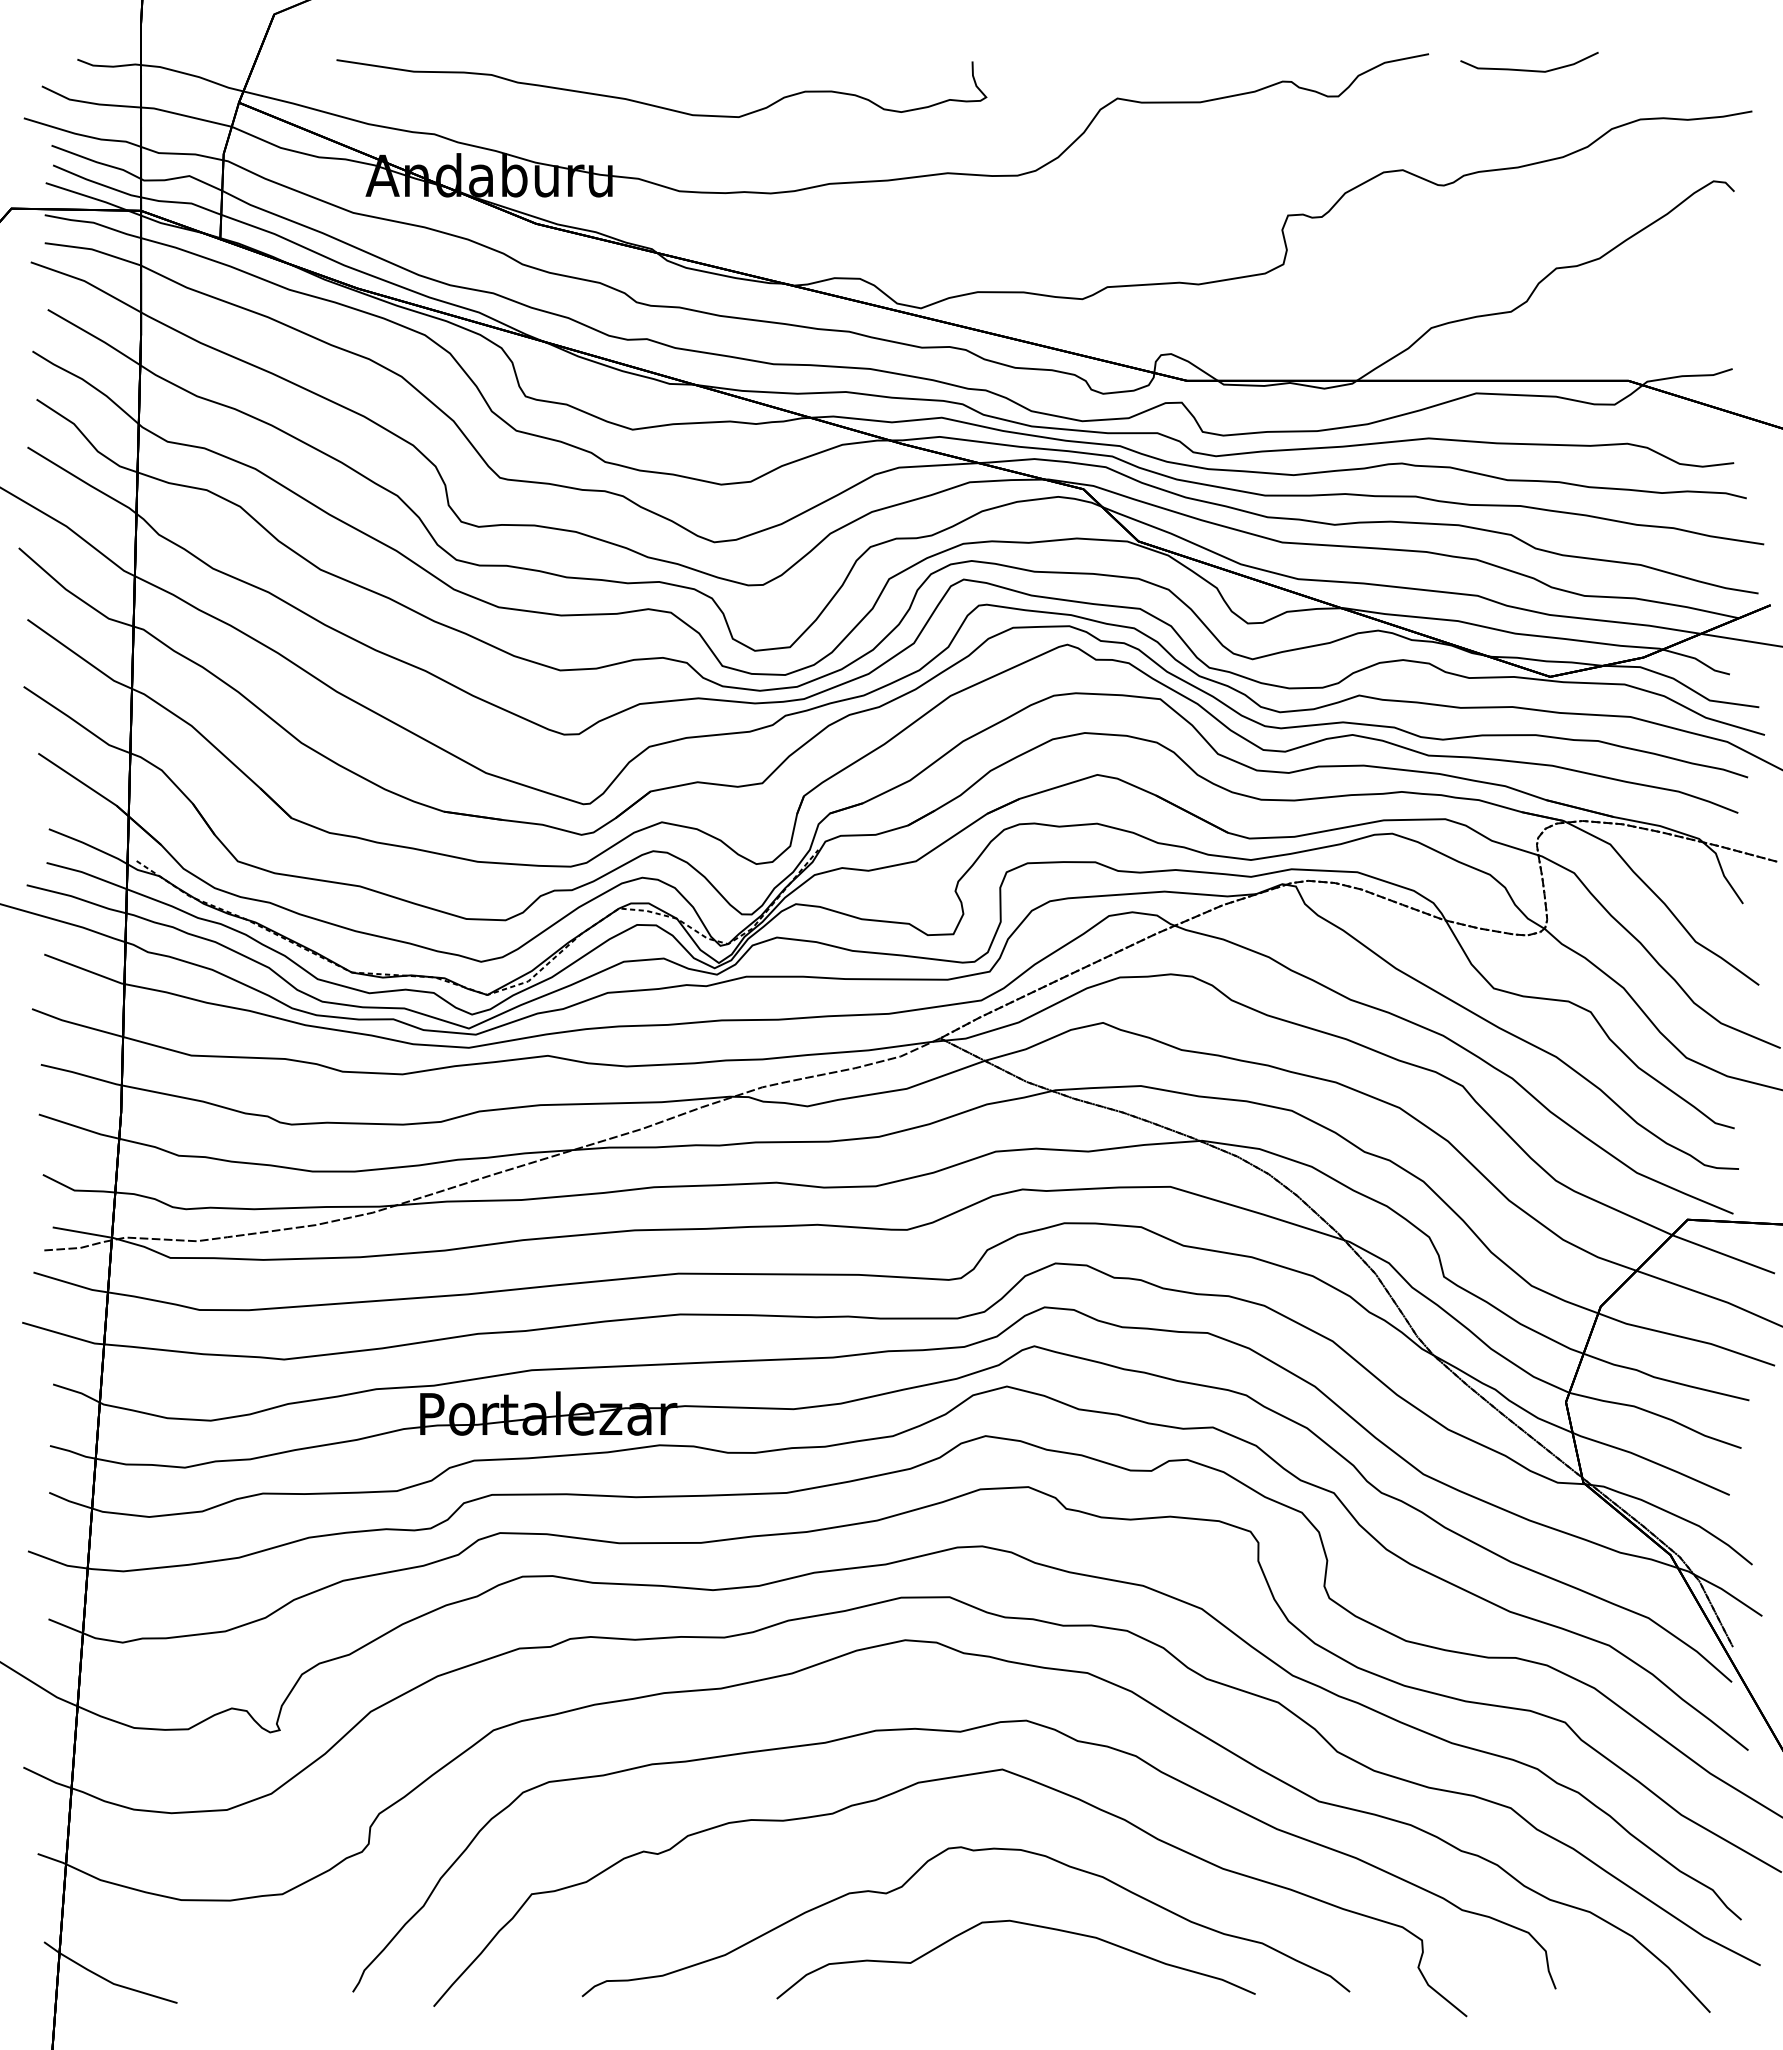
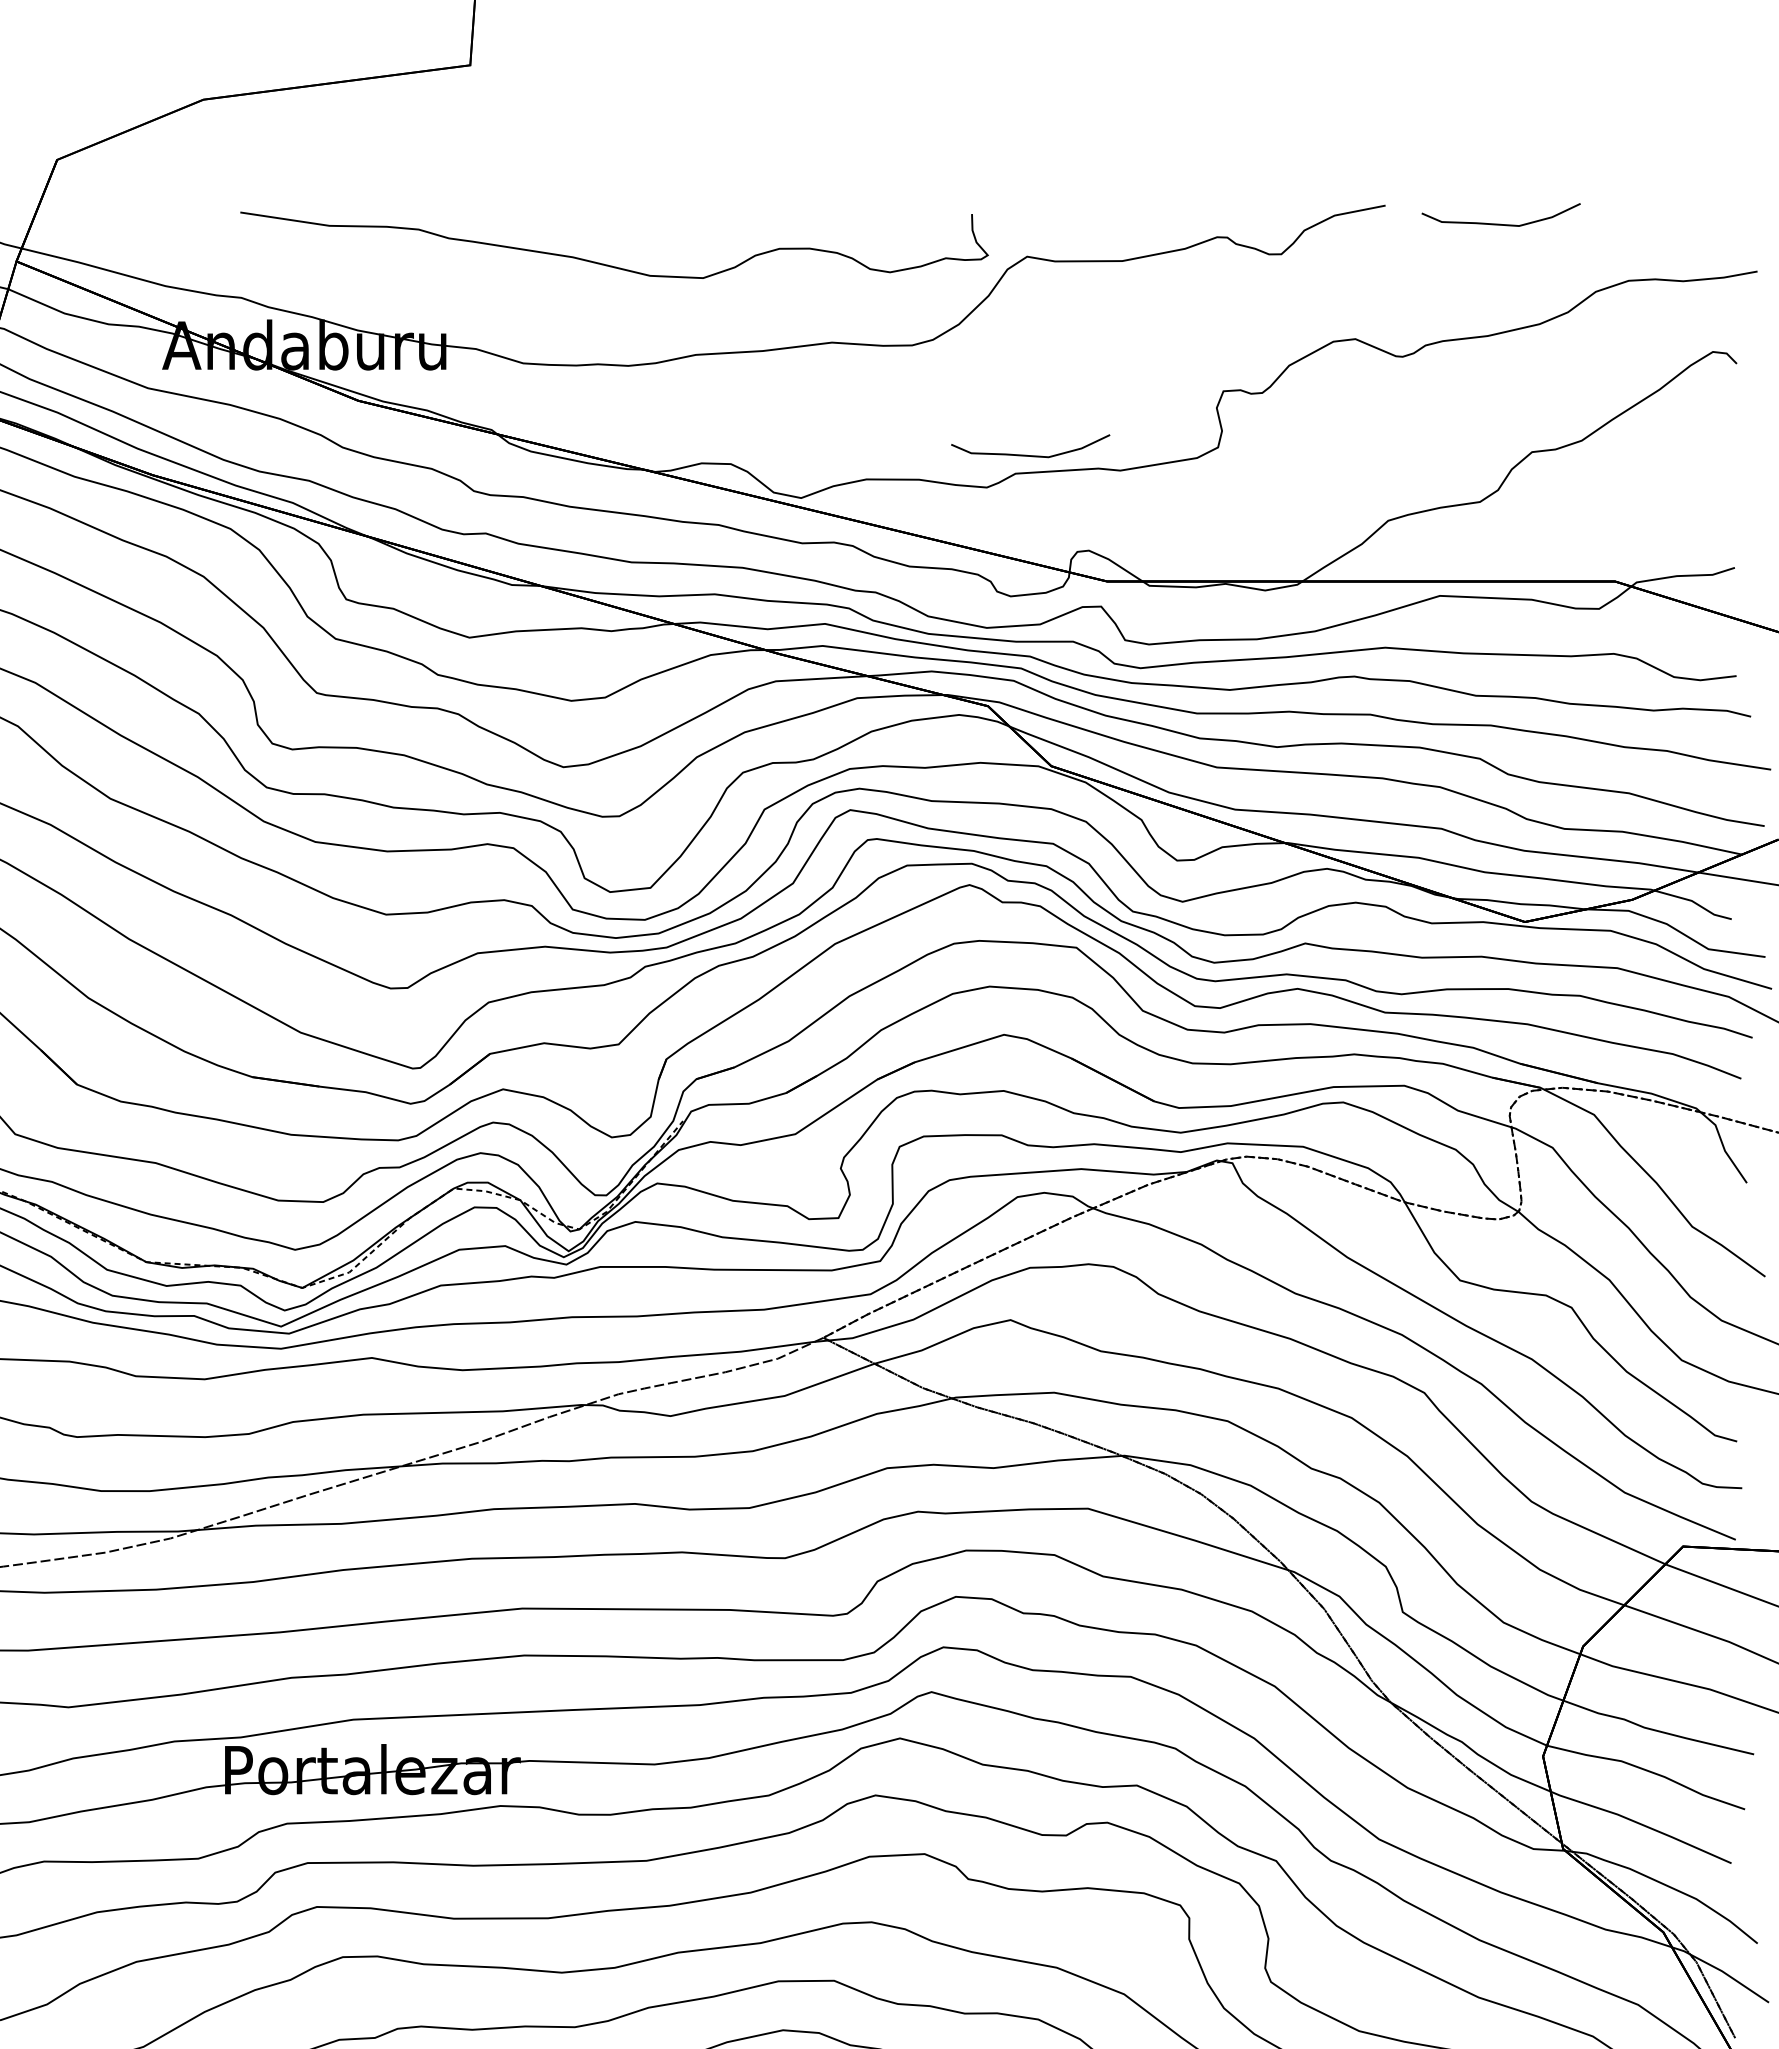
curve: (657, 105) -> (609, 264), moved
curve: (1120, 270) -> (1030, 454), added

